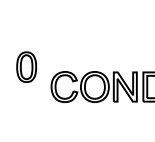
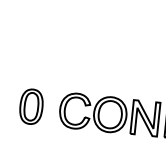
part: (26, 66) -> (31, 105), moved

